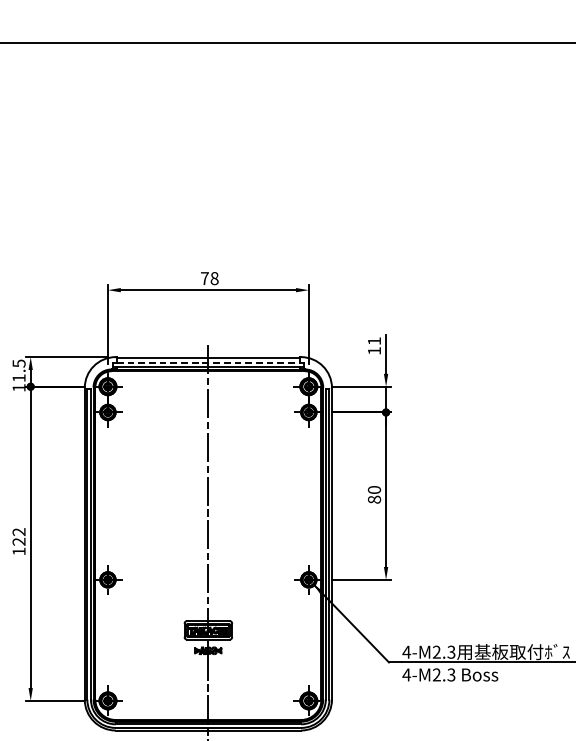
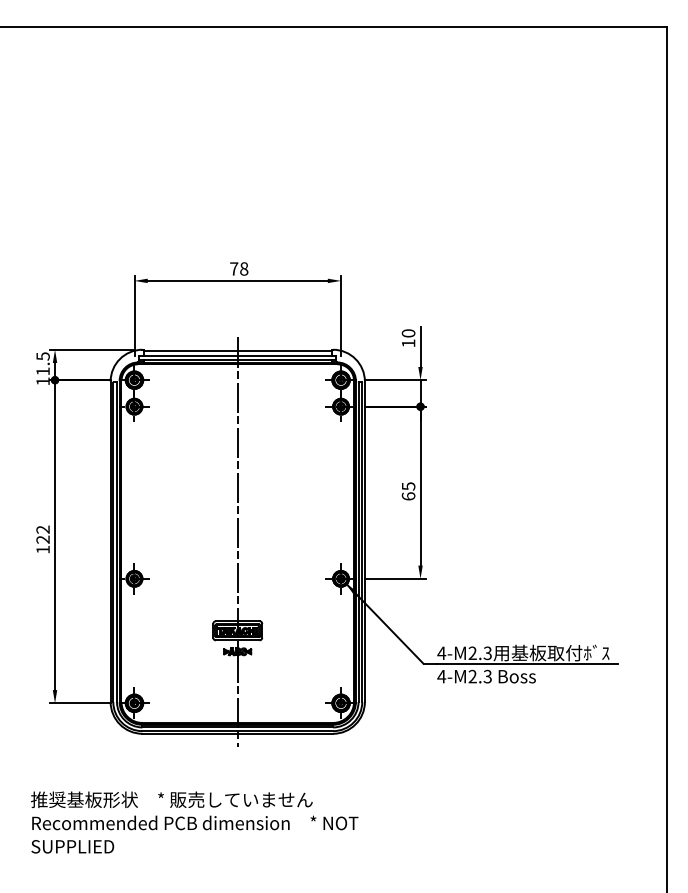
text: (374, 341) -> (408, 333), 11 -> 10
line: (209, 362) -> (238, 355), dashed -> solid
text: (374, 494) -> (408, 491), 80 -> 65

